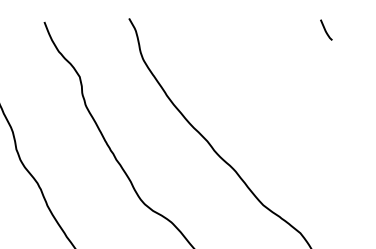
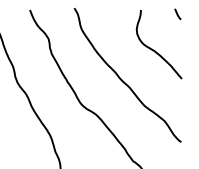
curve: (283, 99) -> (155, 50), added

